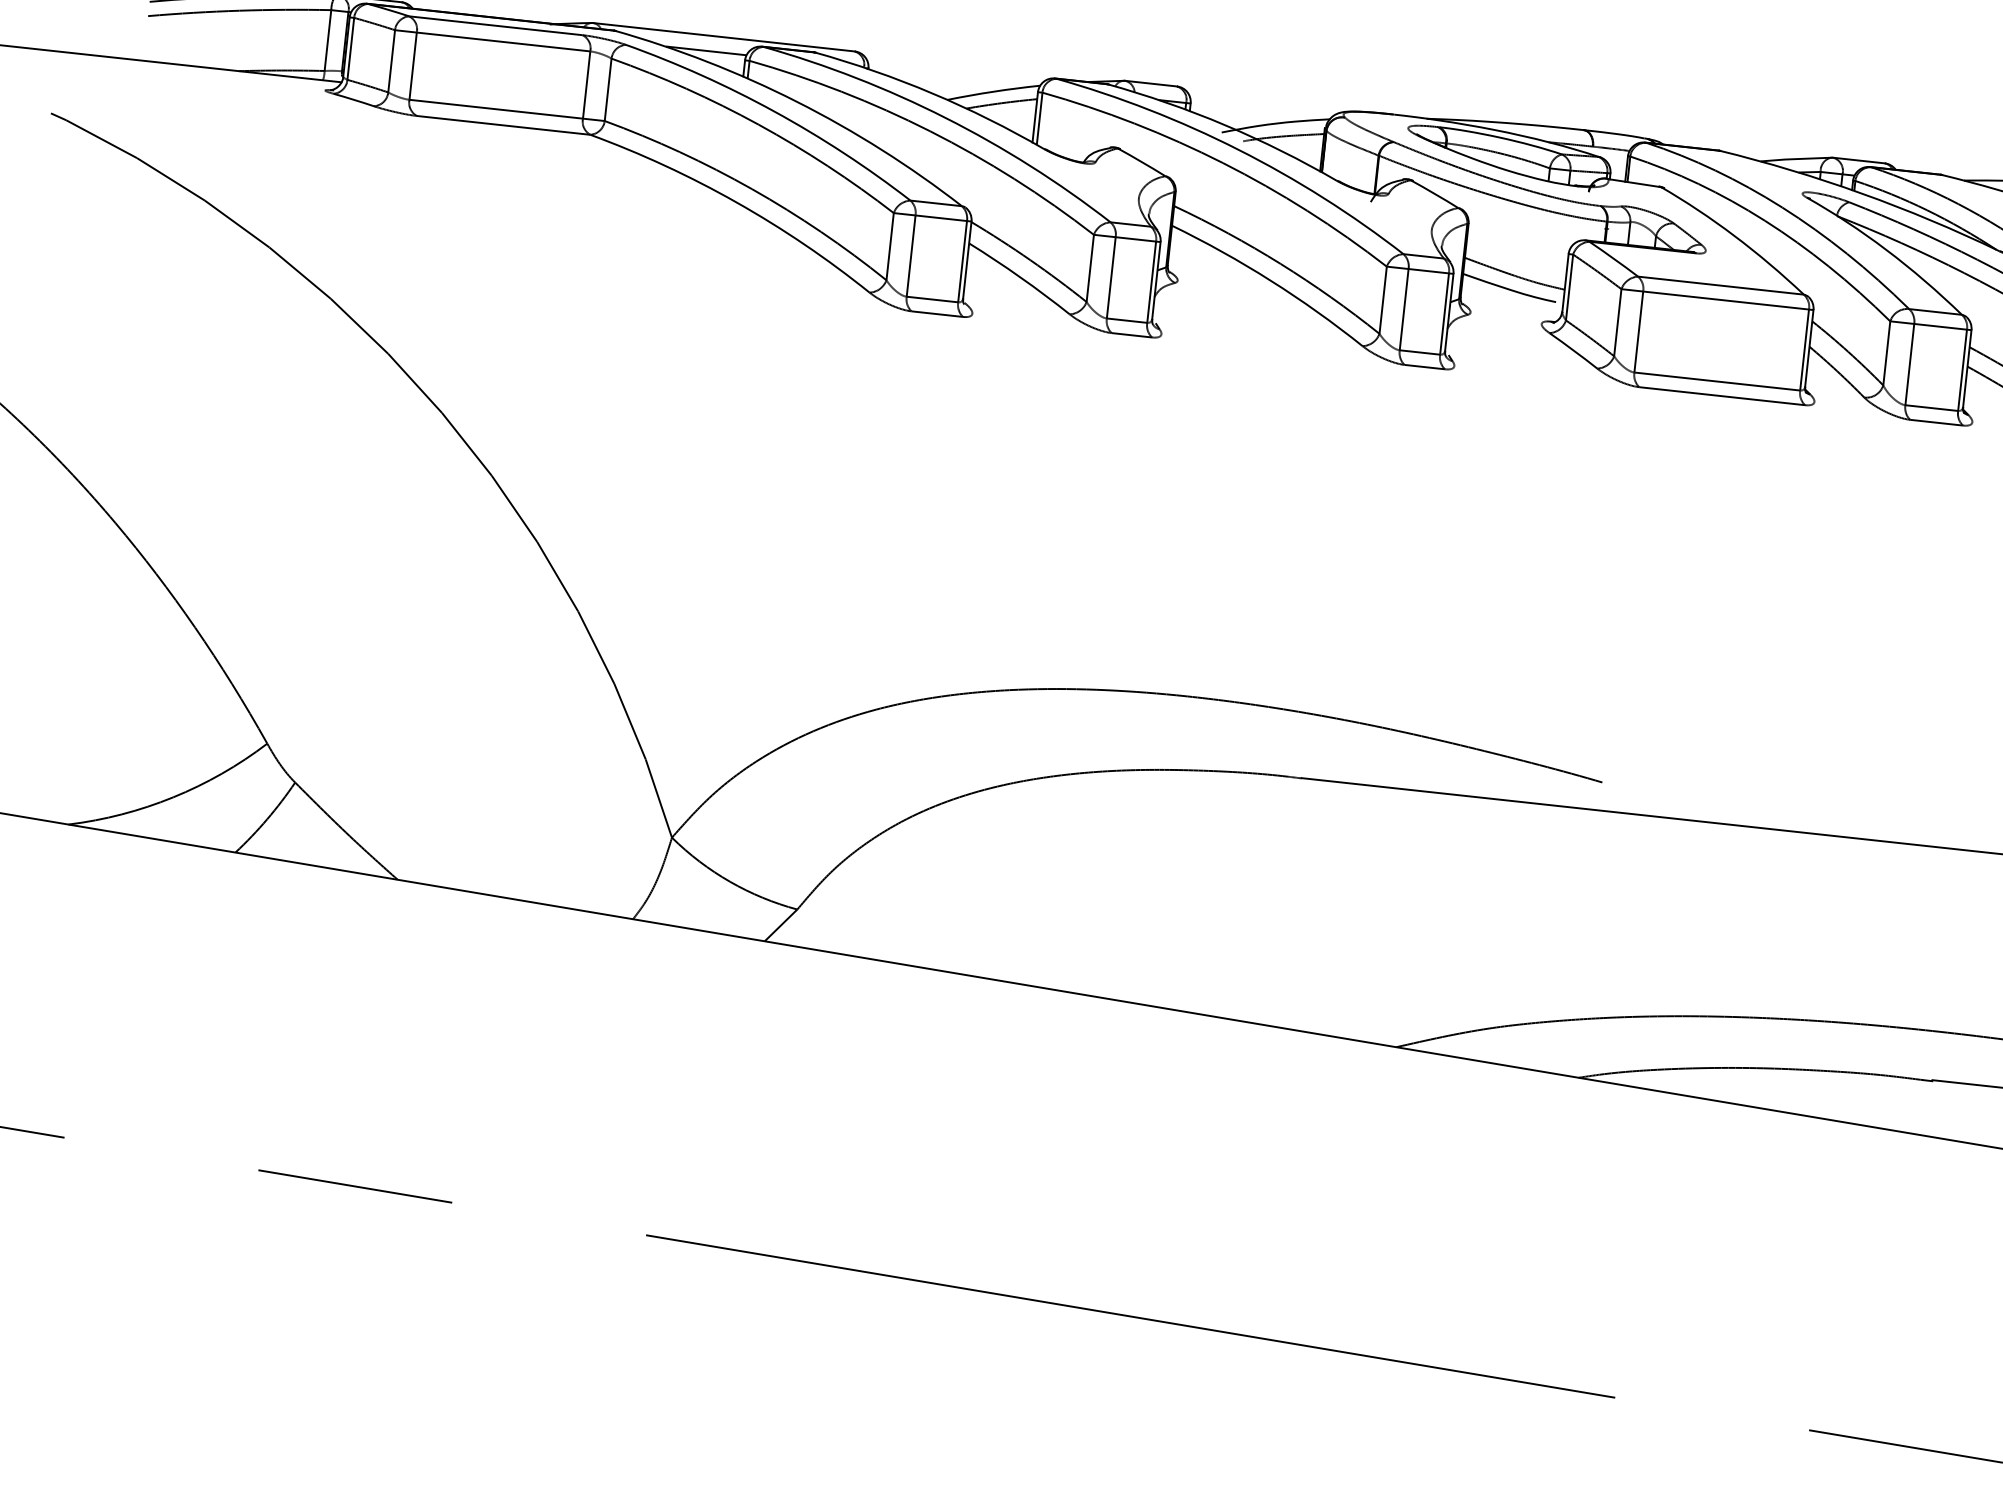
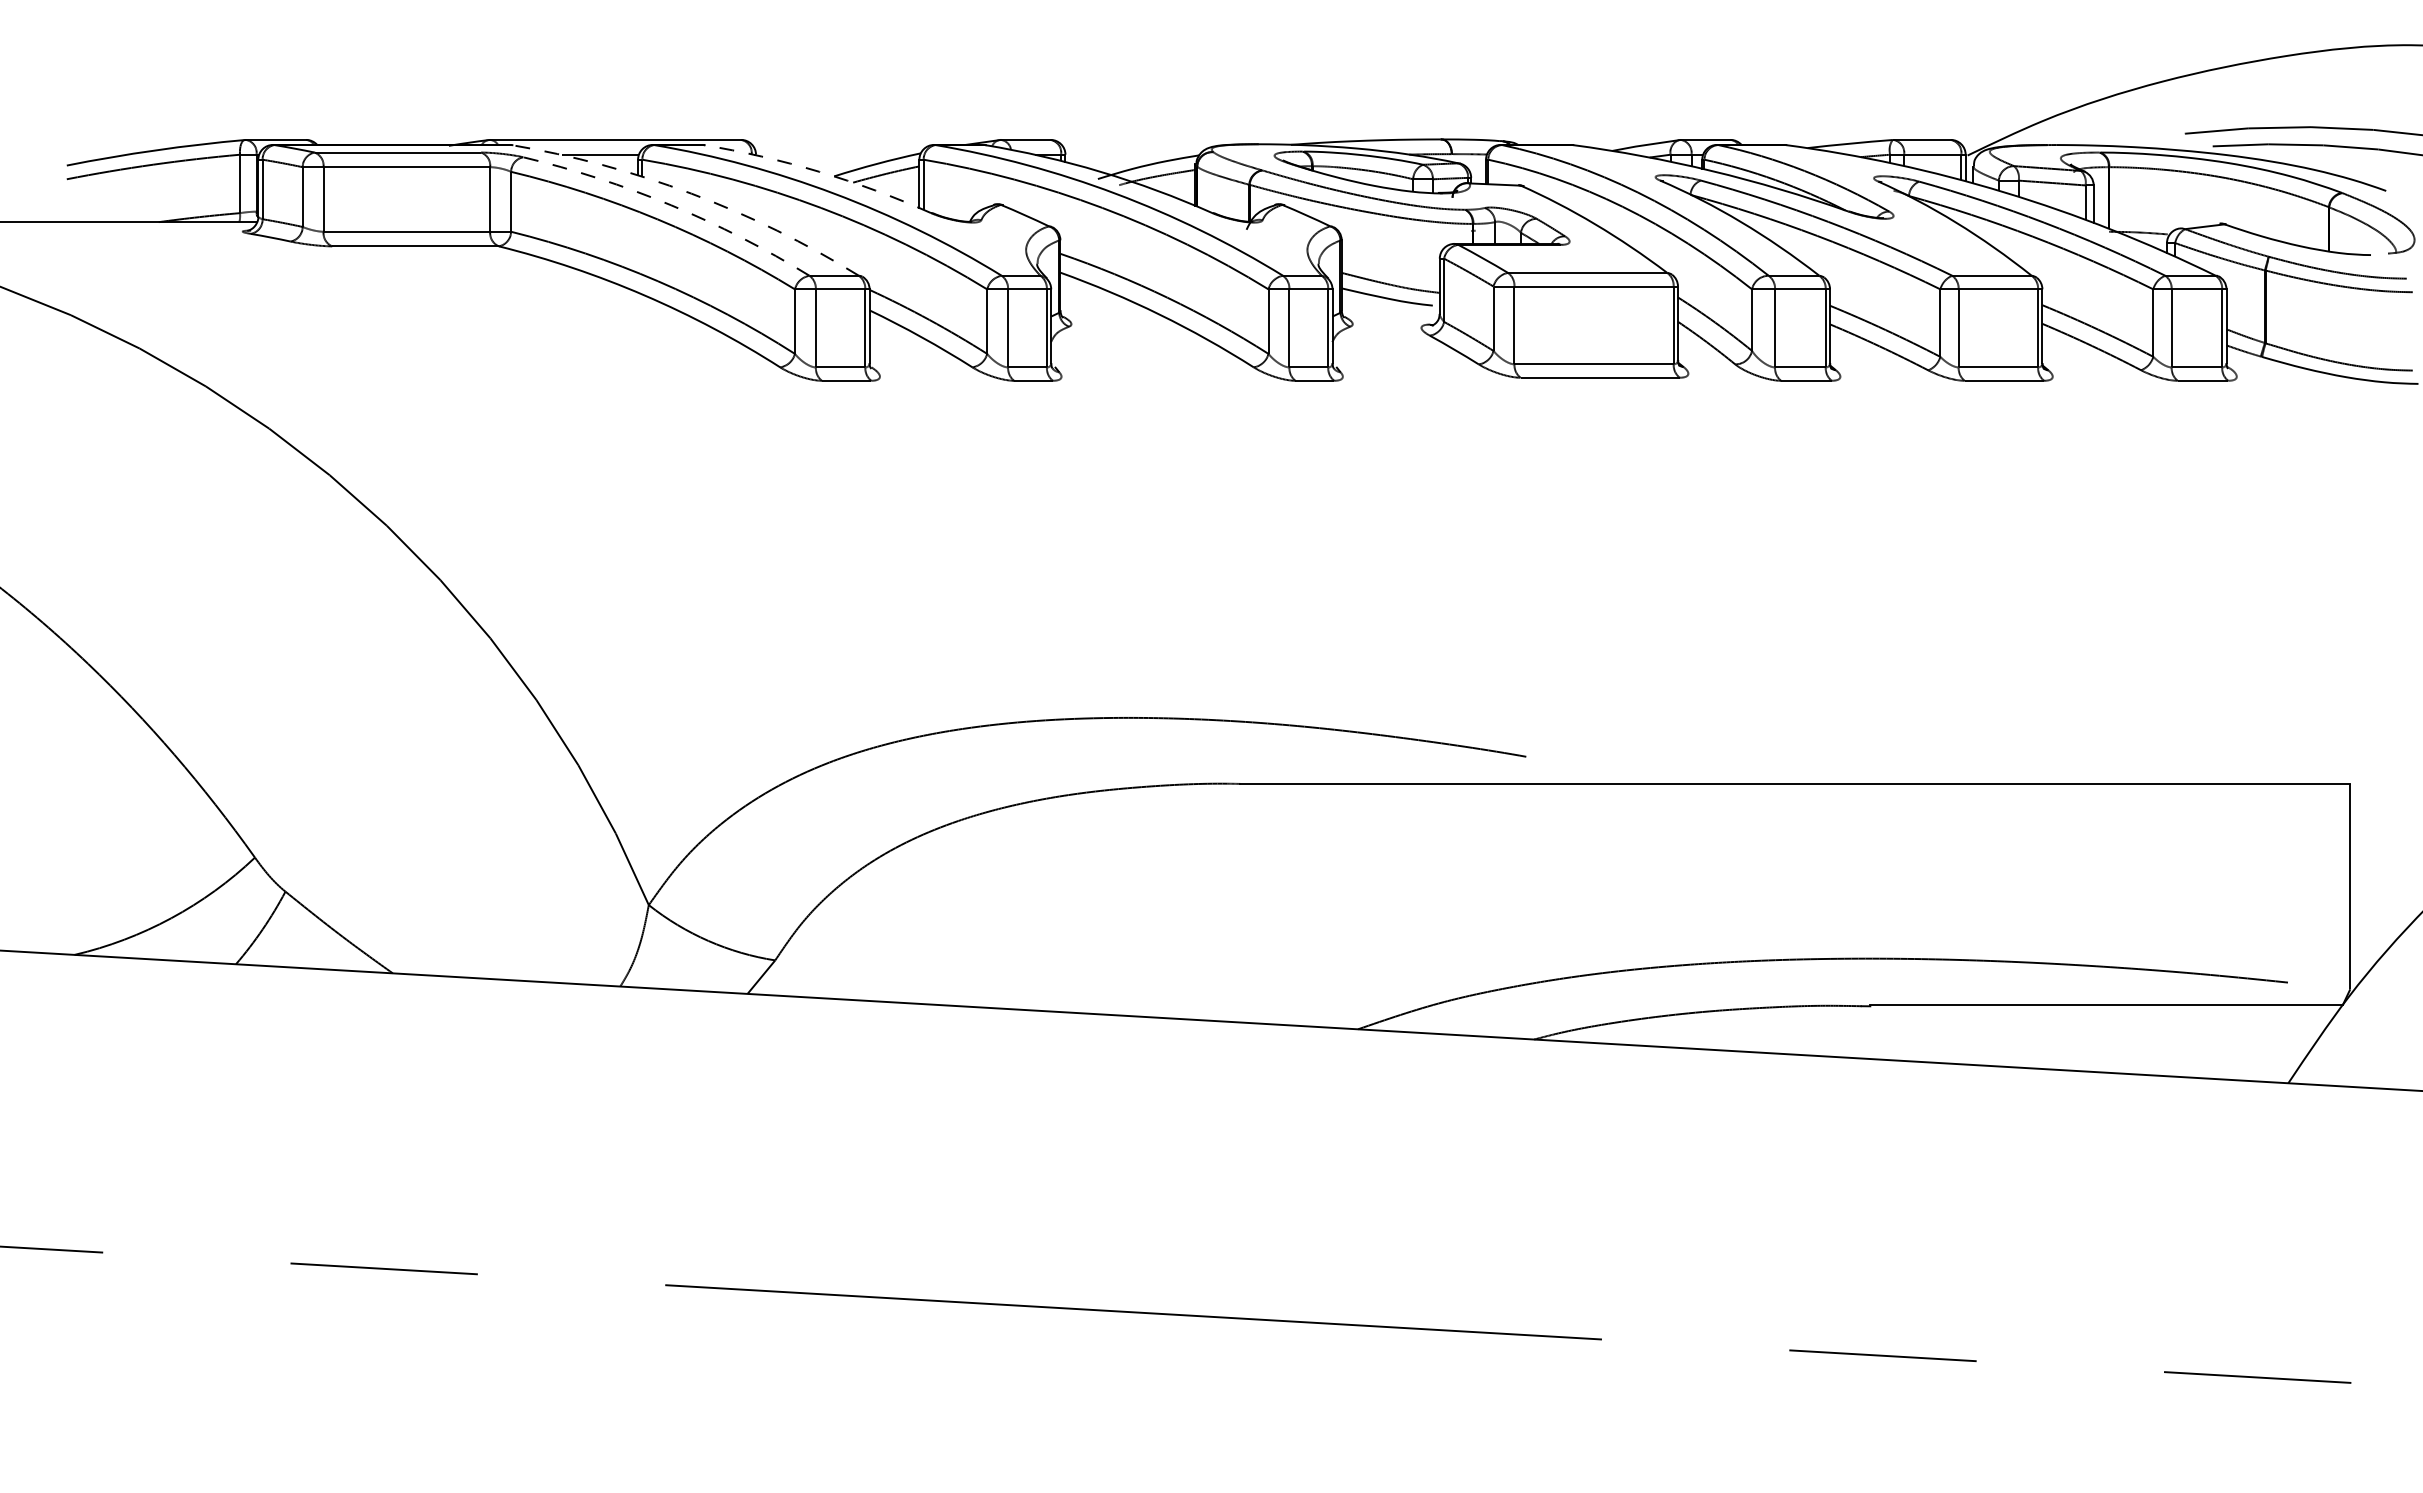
arc: (932, 93) -> (819, 171), solid -> dashed
arc: (796, 101) -> (691, 193), solid -> dashed
arc: (774, 111) -> (671, 205), solid -> dashed

